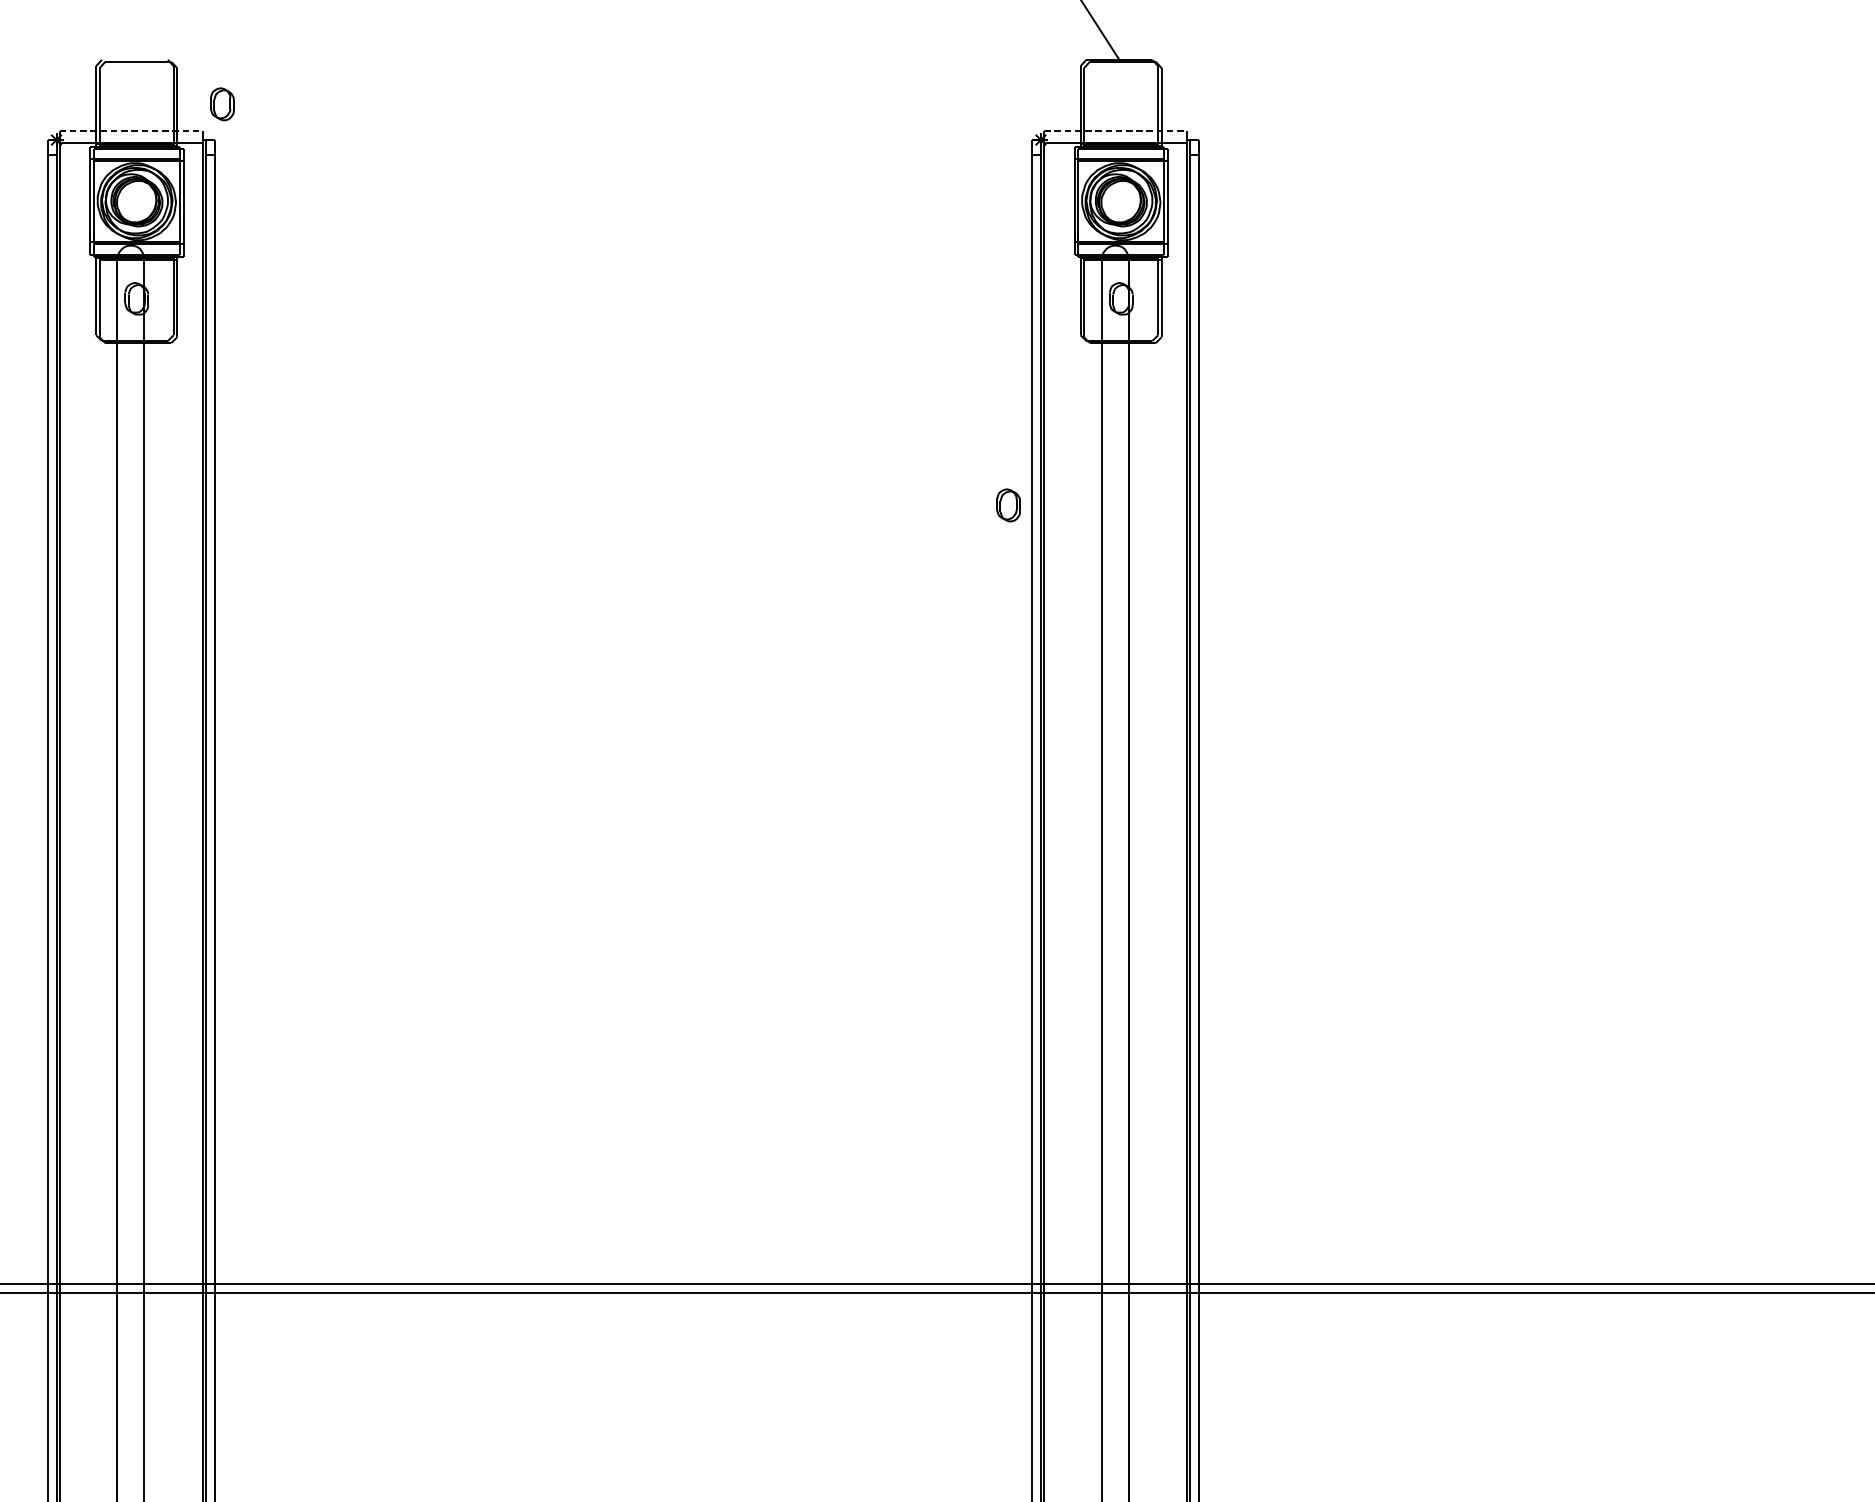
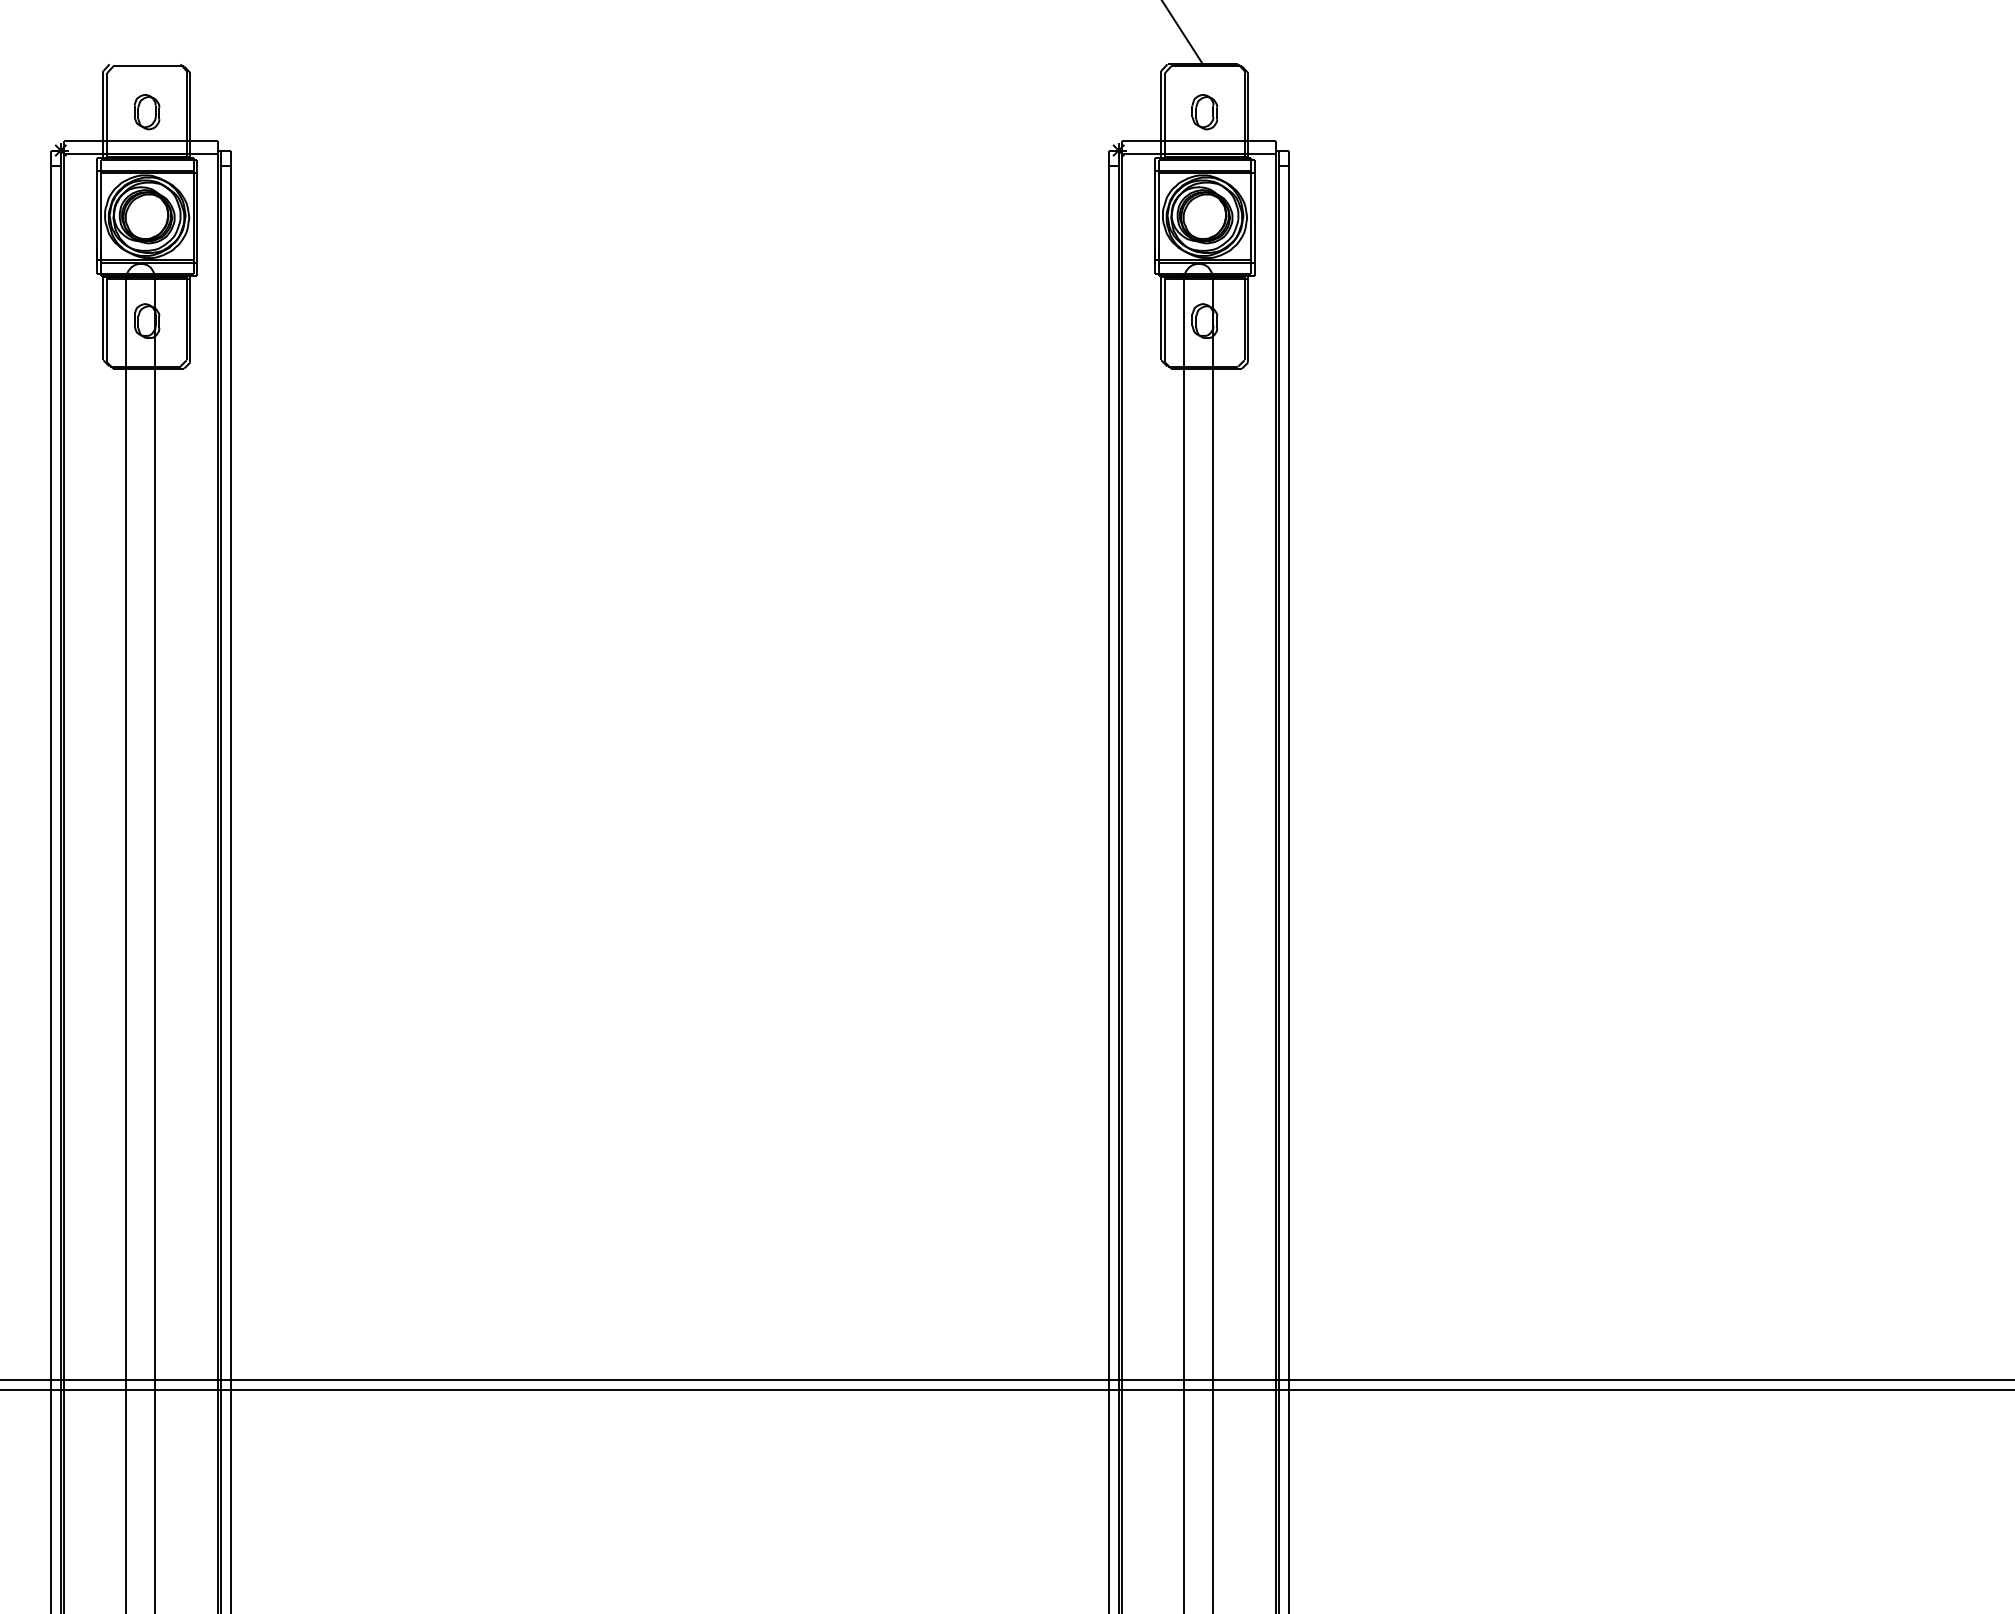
part: (221, 104) -> (146, 112), moved
line: (130, 130) -> (140, 140), dashed -> solid
line: (1115, 130) -> (1198, 140), dashed -> solid
part: (1008, 505) -> (1204, 112), moved

